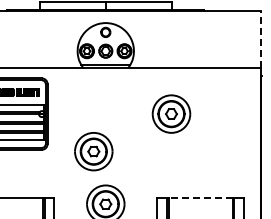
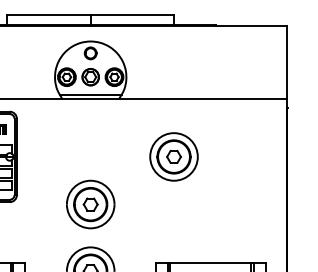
line: (260, 39) -> (286, 62), dashed -> solid
part: (93, 151) -> (90, 204), moved
line: (200, 197) -> (210, 262), dashed -> solid

